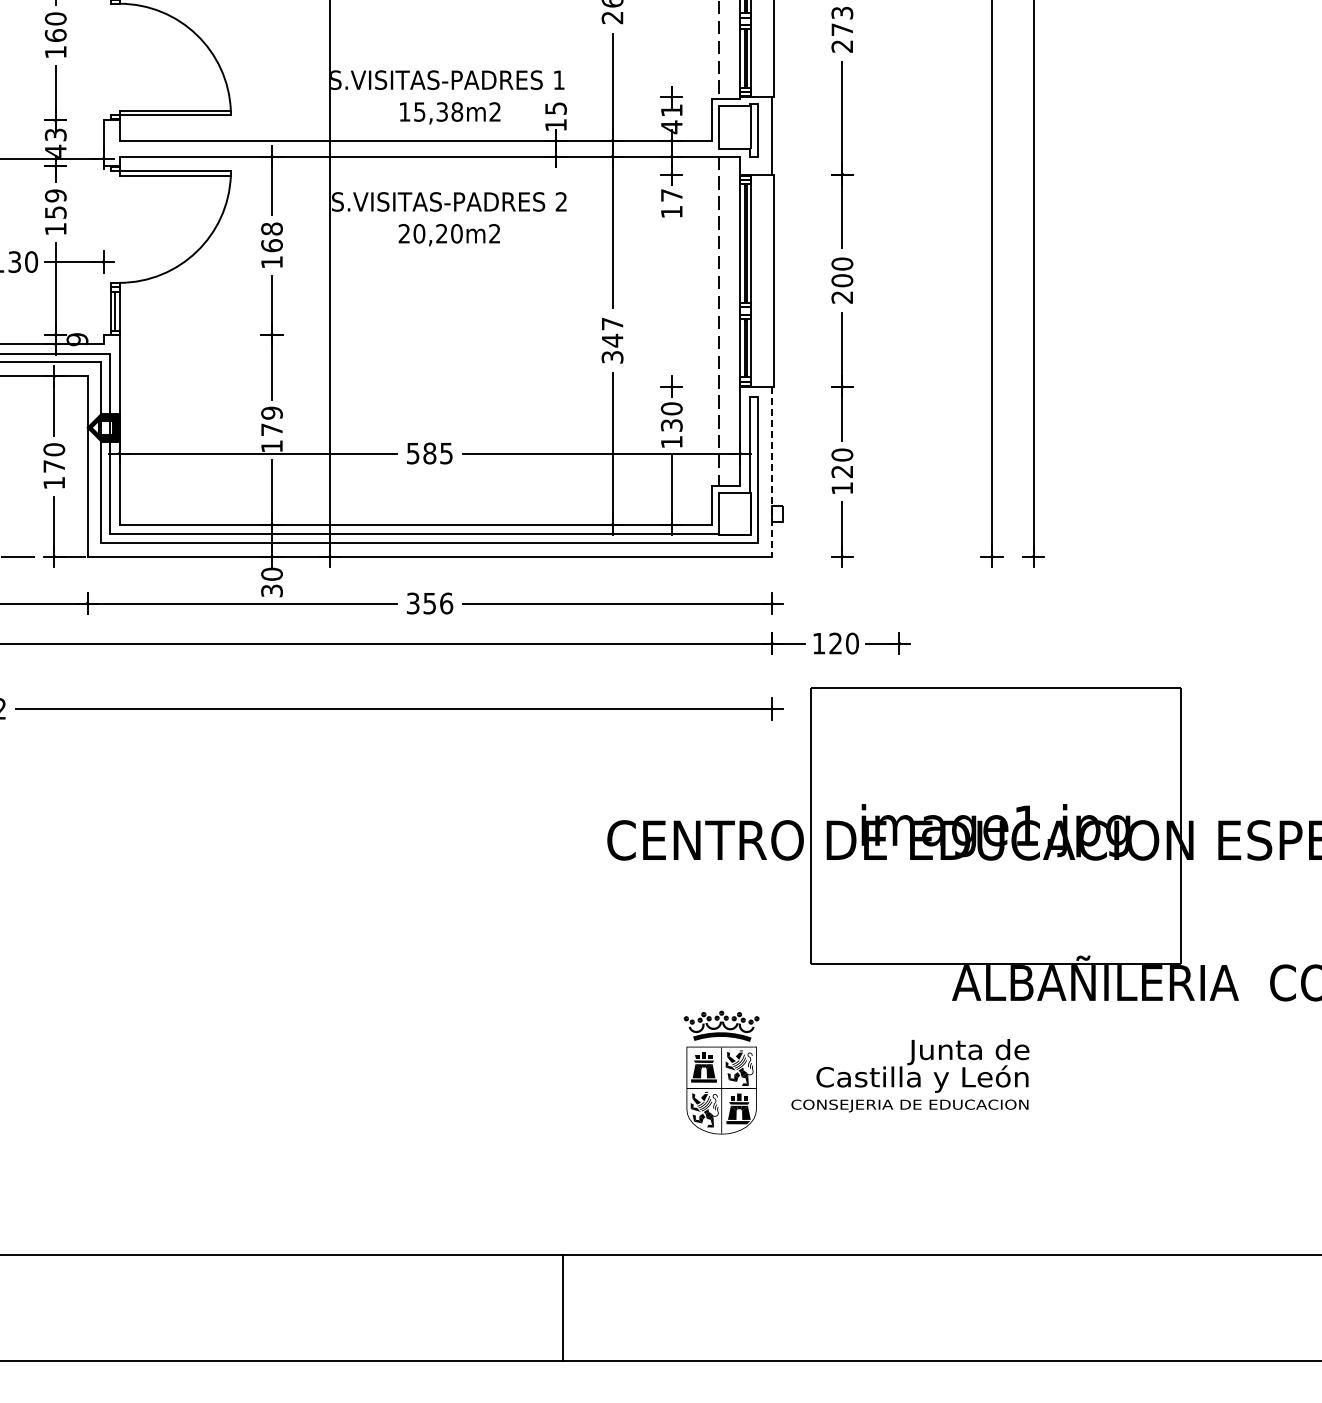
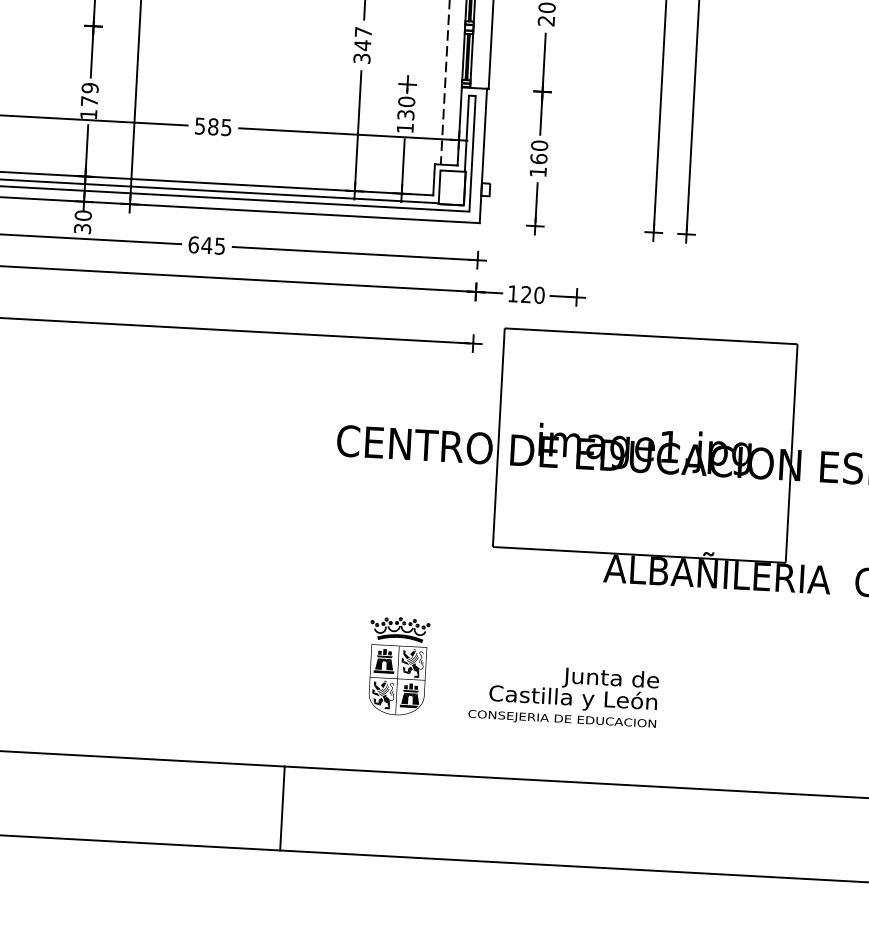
line: (772, 471) -> (483, 155), dashed -> solid
text: (842, 471) -> (539, 158), 120 -> 160
text: (429, 603) -> (206, 245), 356 -> 645
part: (721, 1072) -> (398, 666), moved
text: (910, 1075) -> (563, 695), moved

